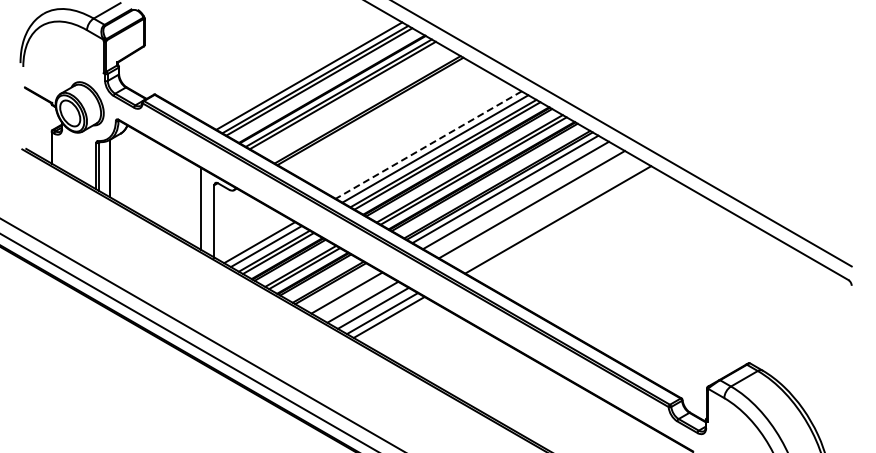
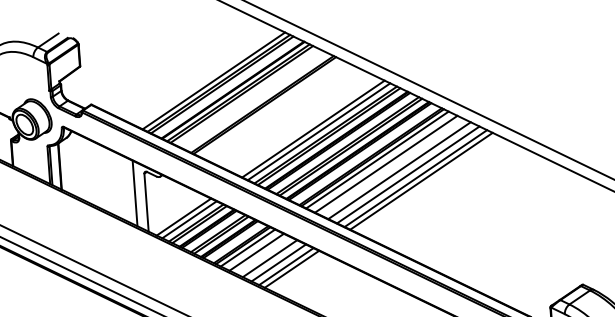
line: (428, 145) -> (313, 129), dashed -> solid
line: (542, 210) -> (408, 174), added
line: (551, 215) -> (415, 178), added
line: (335, 286) -> (247, 247), added

